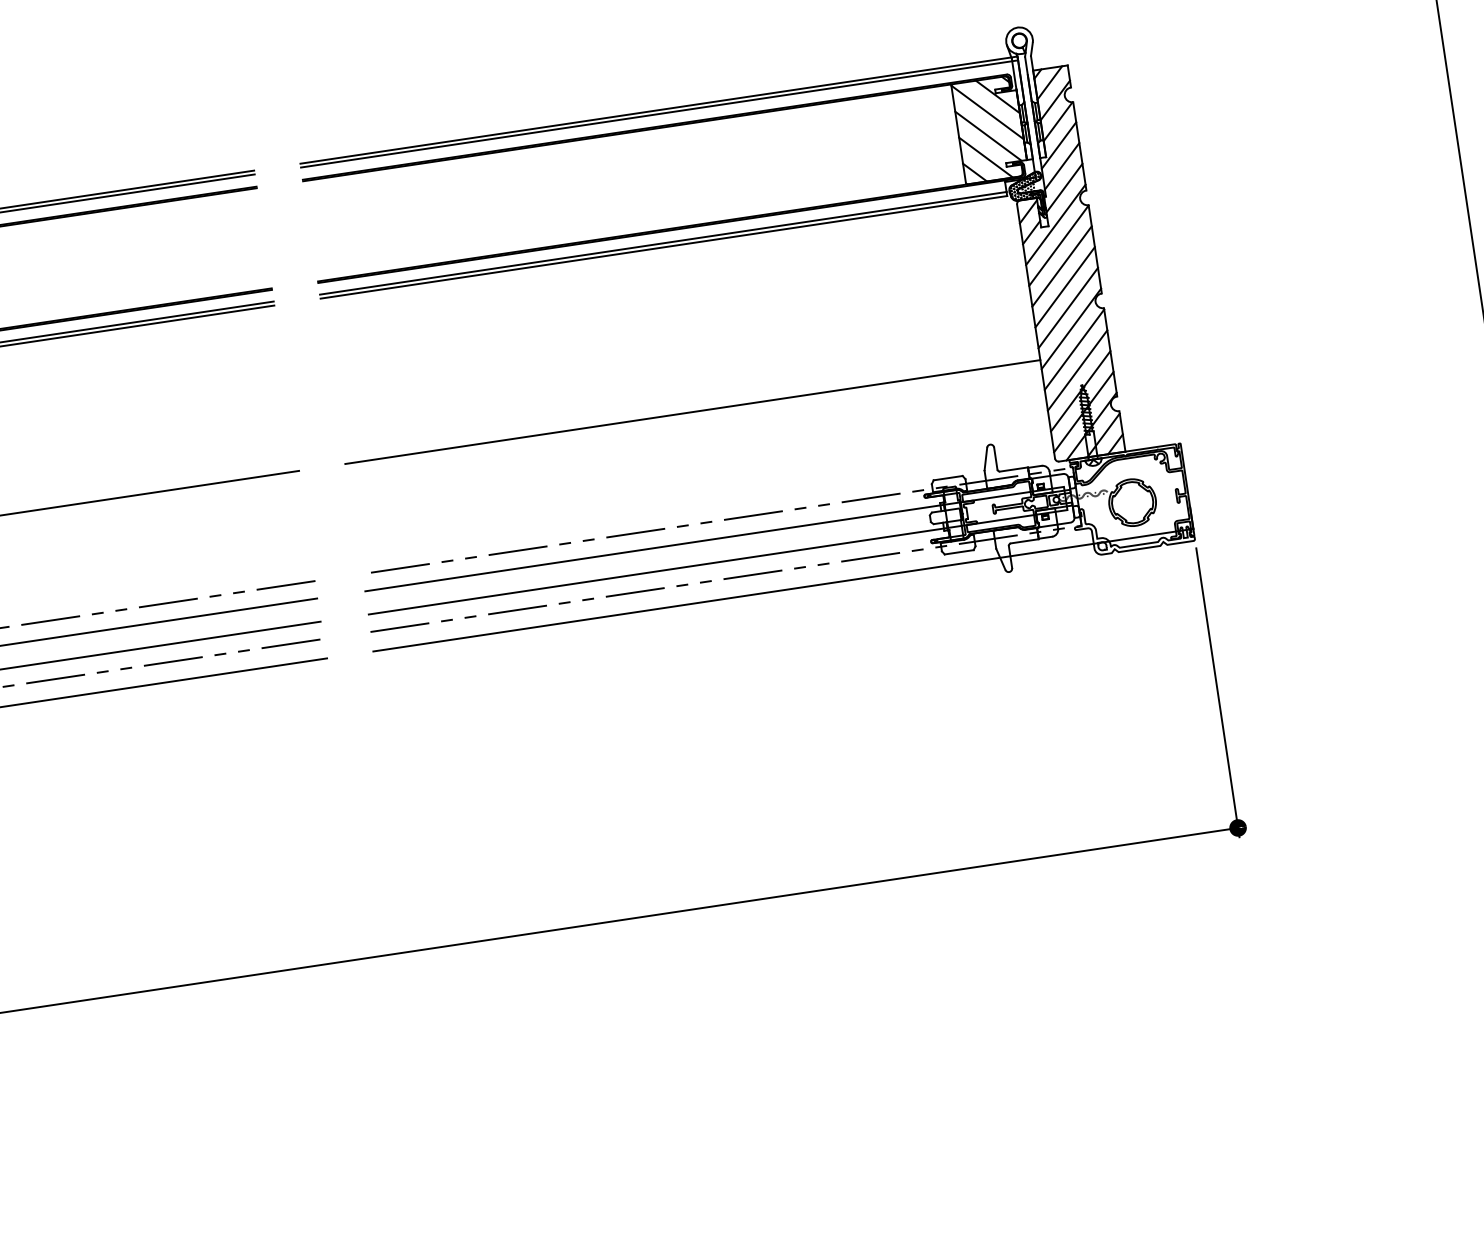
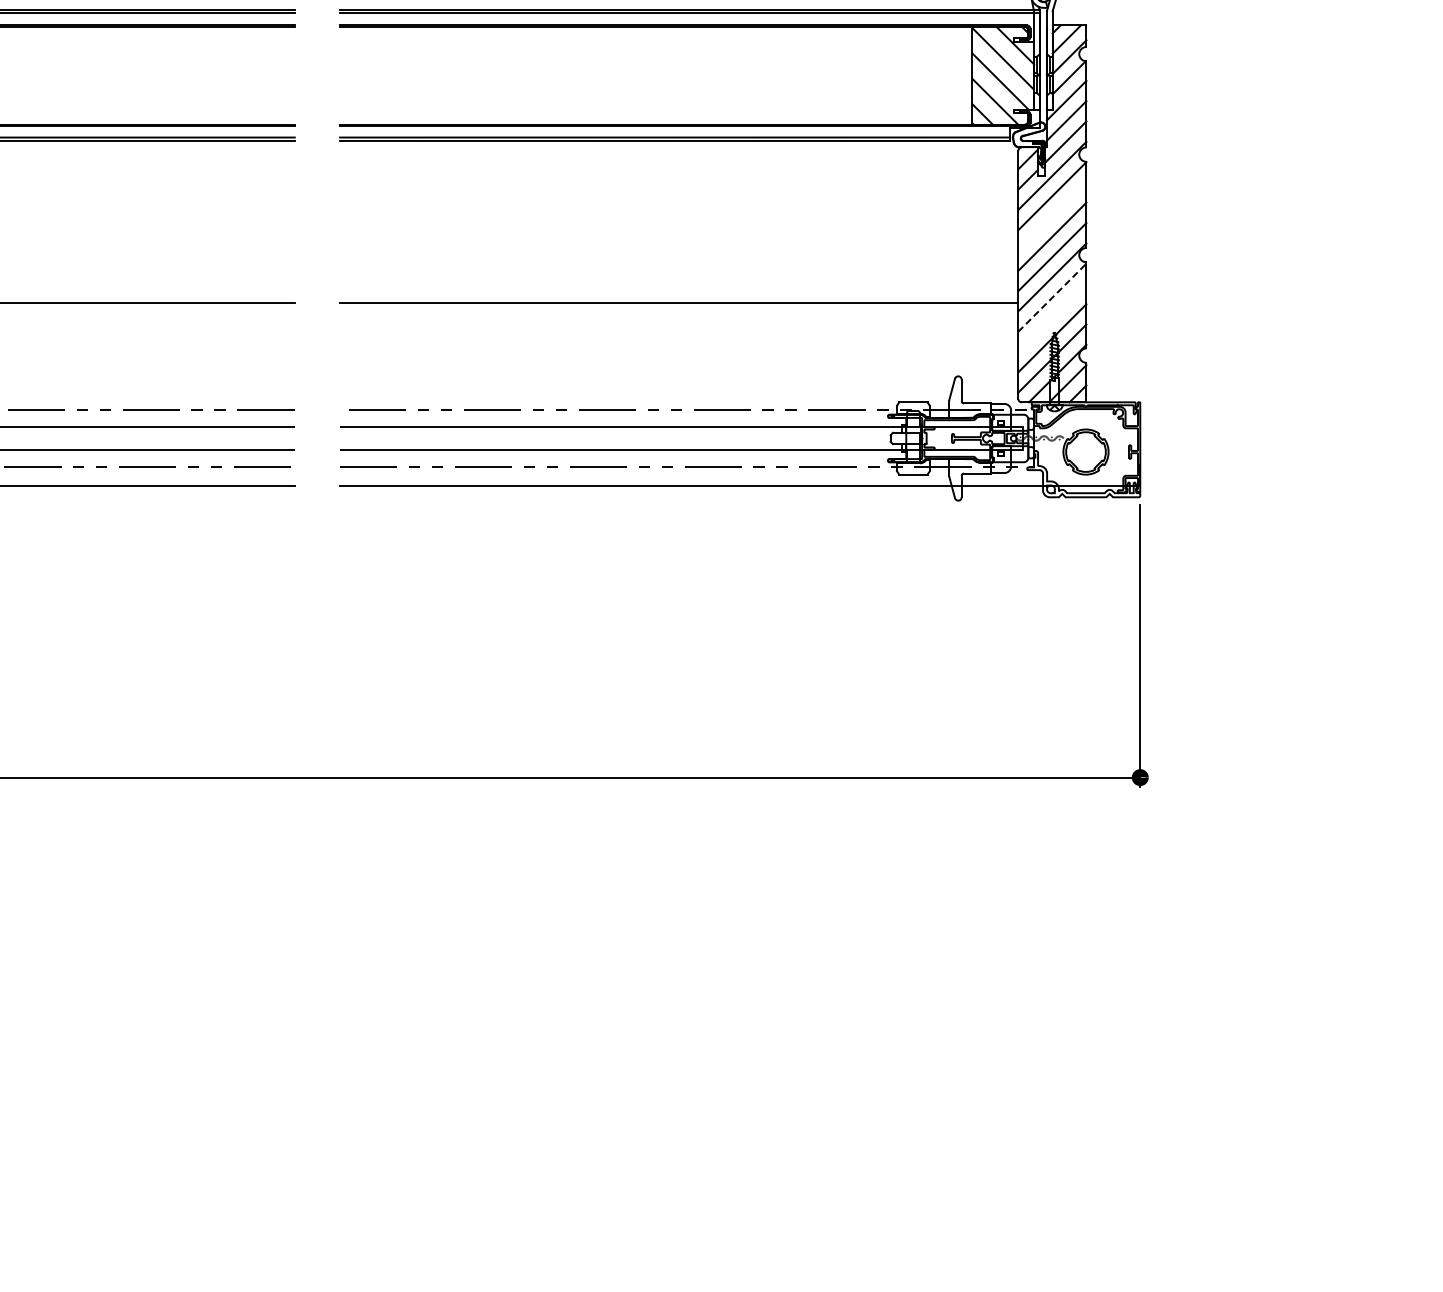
hatch: (1025, 189) -> (1028, 137), removed
line: (1062, 266) -> (1052, 216), removed
line: (1074, 349) -> (1052, 297), solid -> dashed
line: (1077, 369) -> (1052, 317), removed

